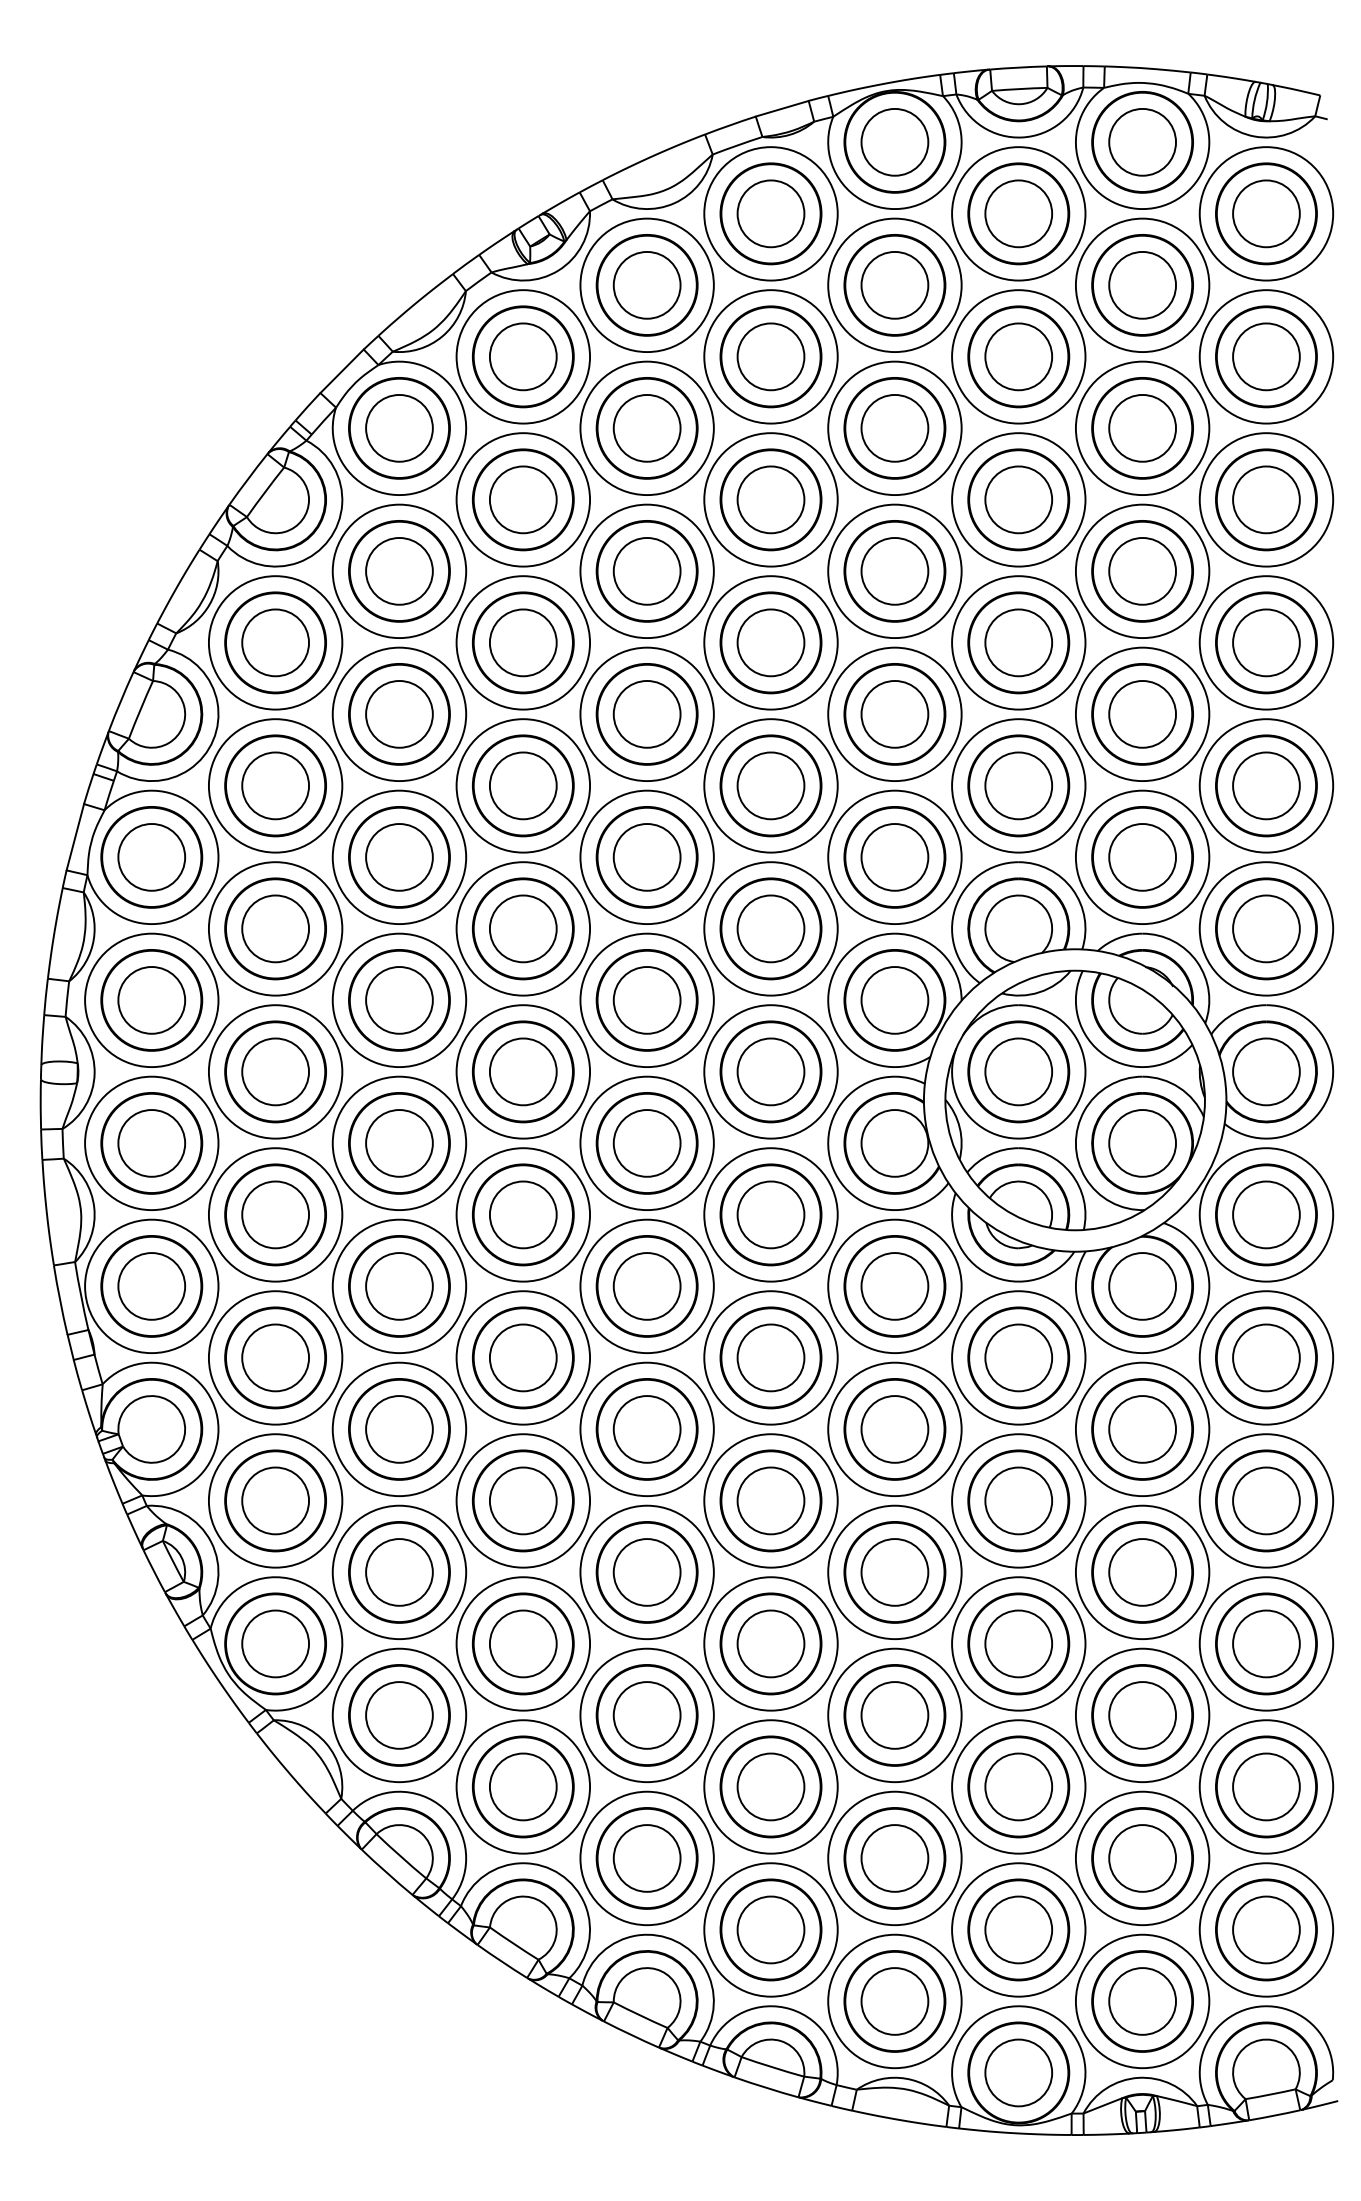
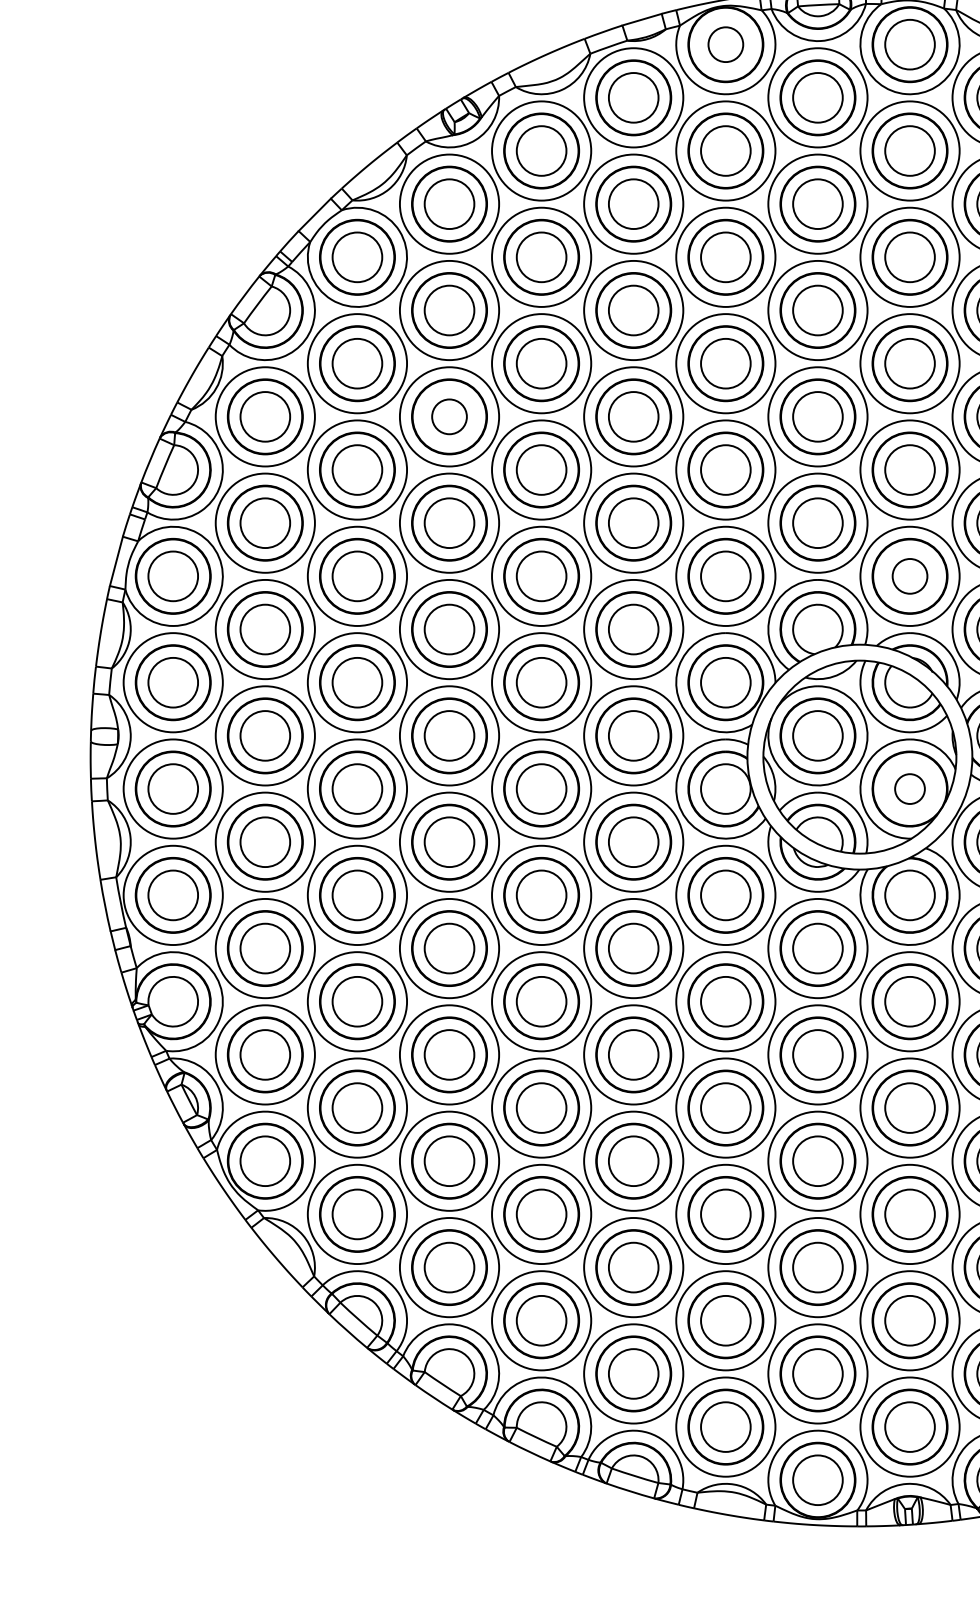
circle: (894, 142) -> (725, 44), size x0.7
circle: (522, 642) -> (448, 416), size x0.7
circle: (1142, 857) -> (909, 576), size x0.7
circle: (1142, 1143) -> (909, 789), size x0.6

